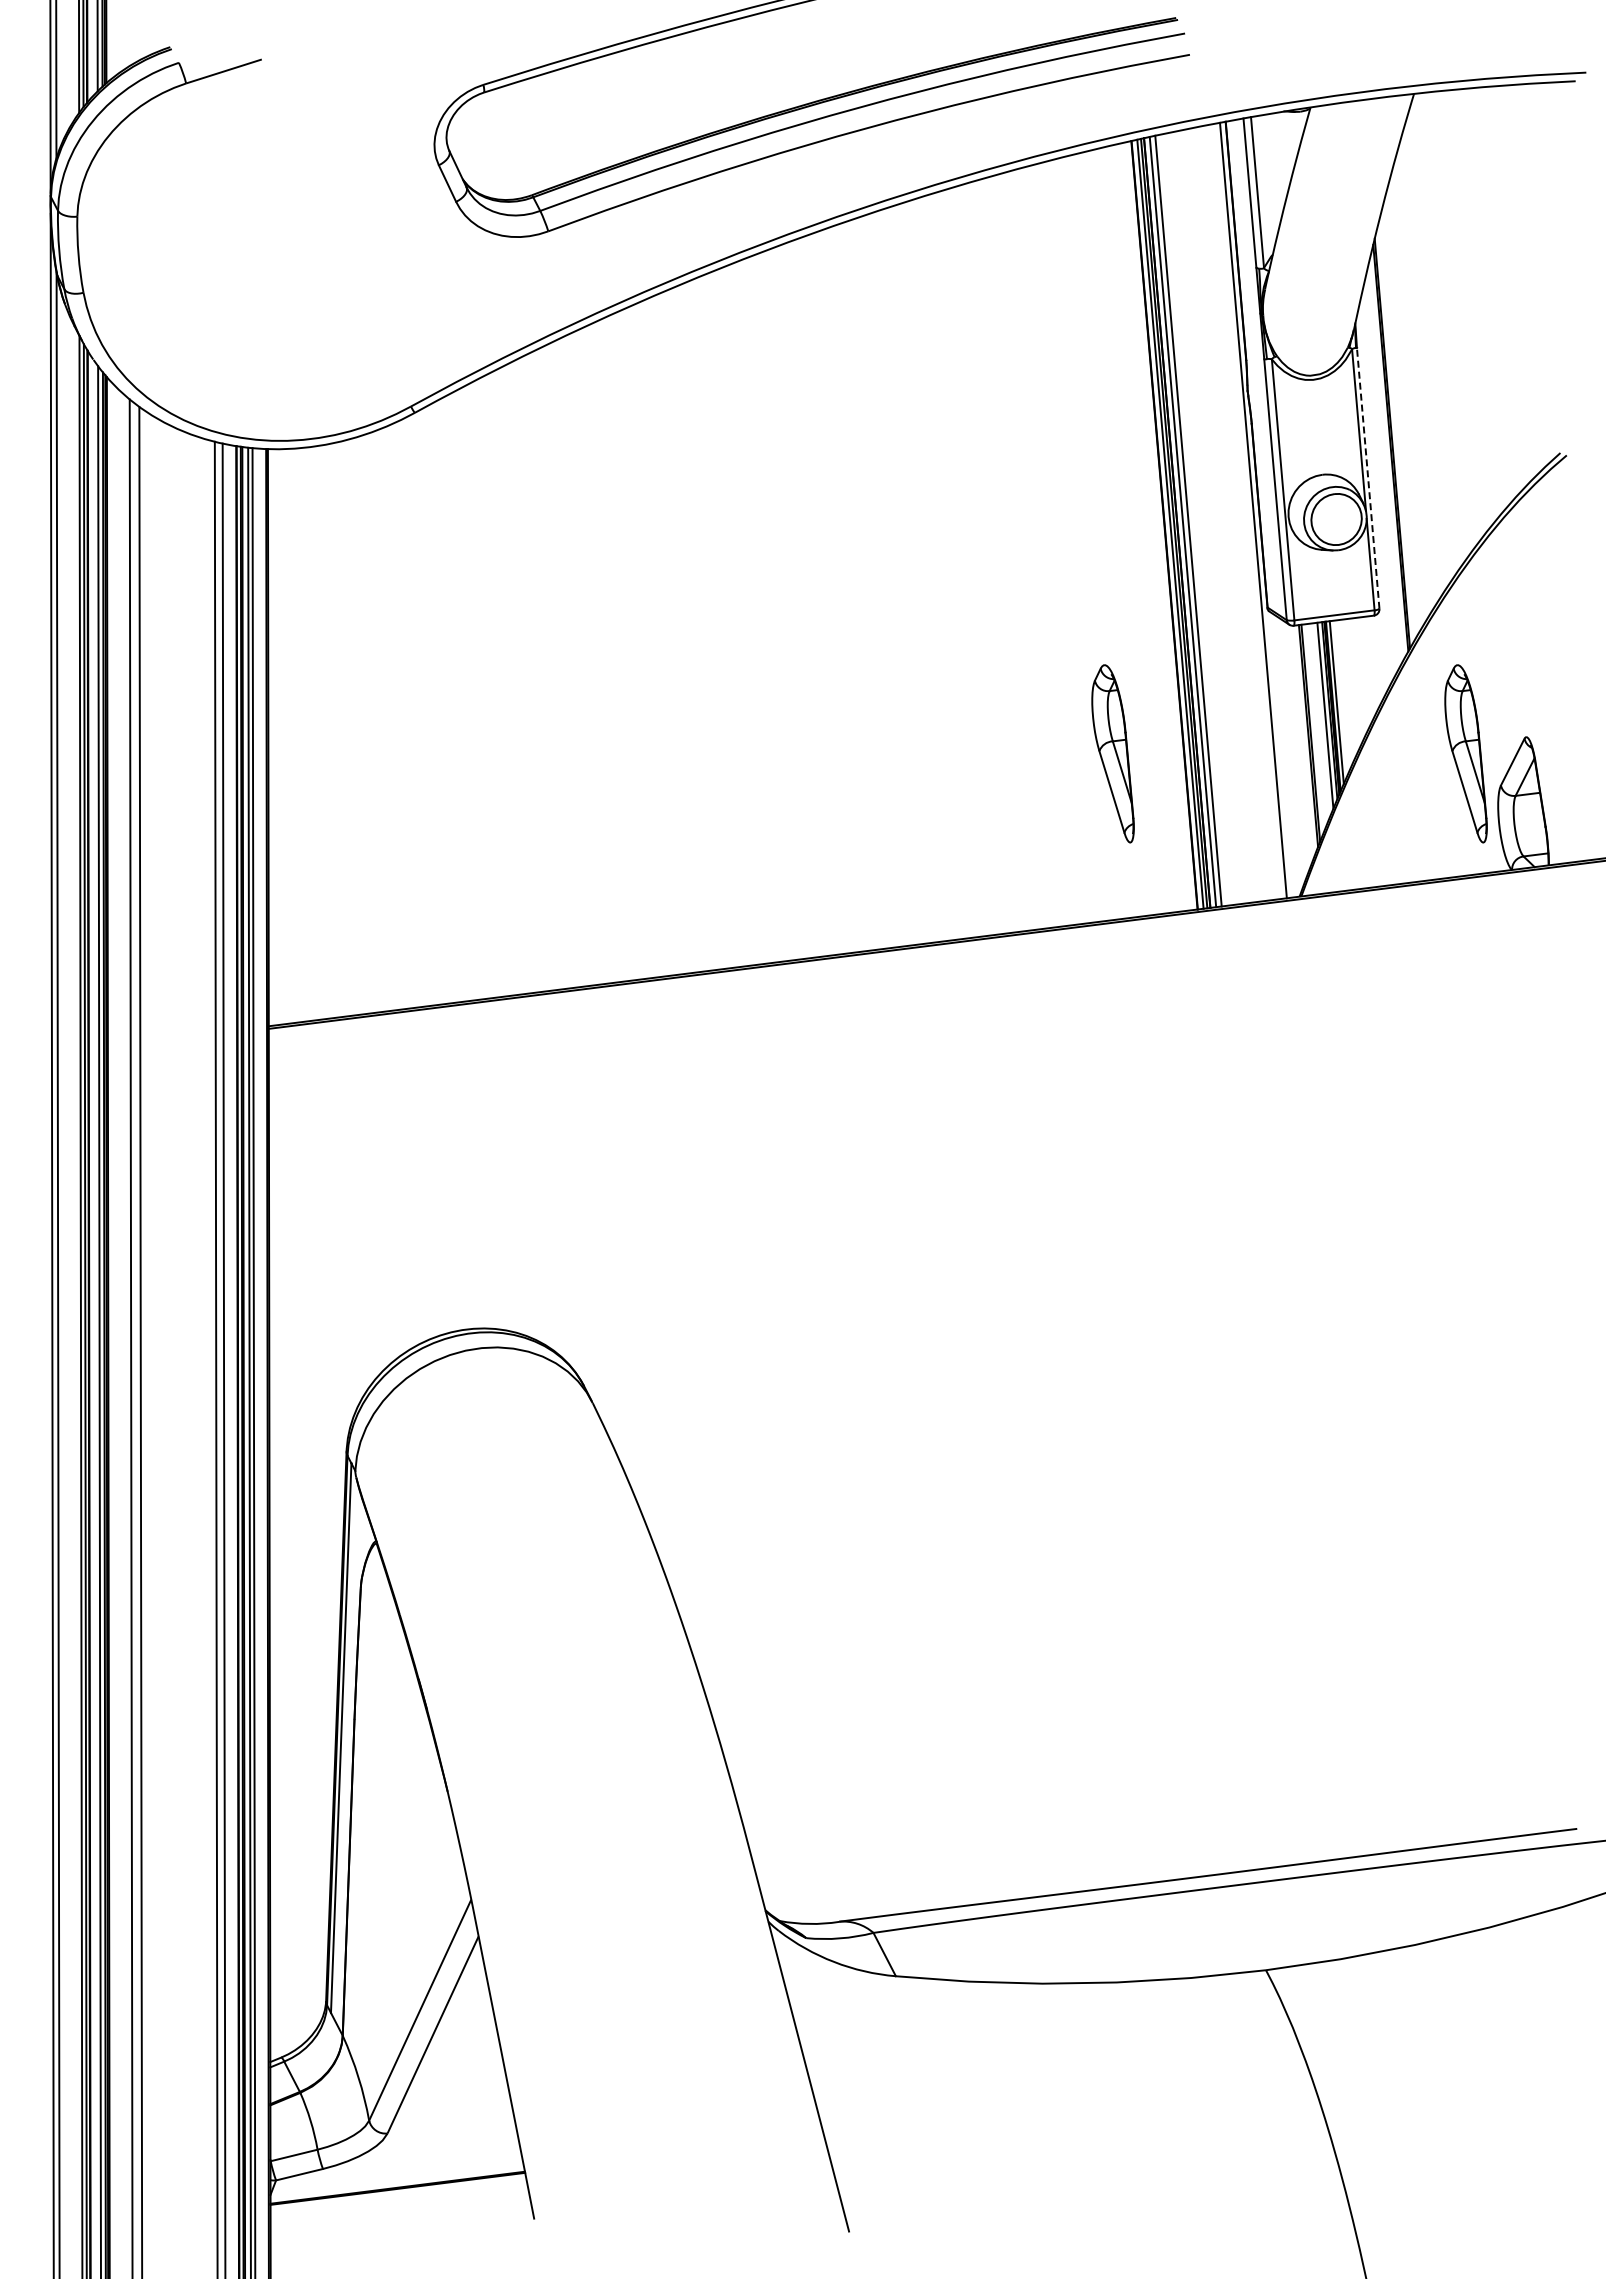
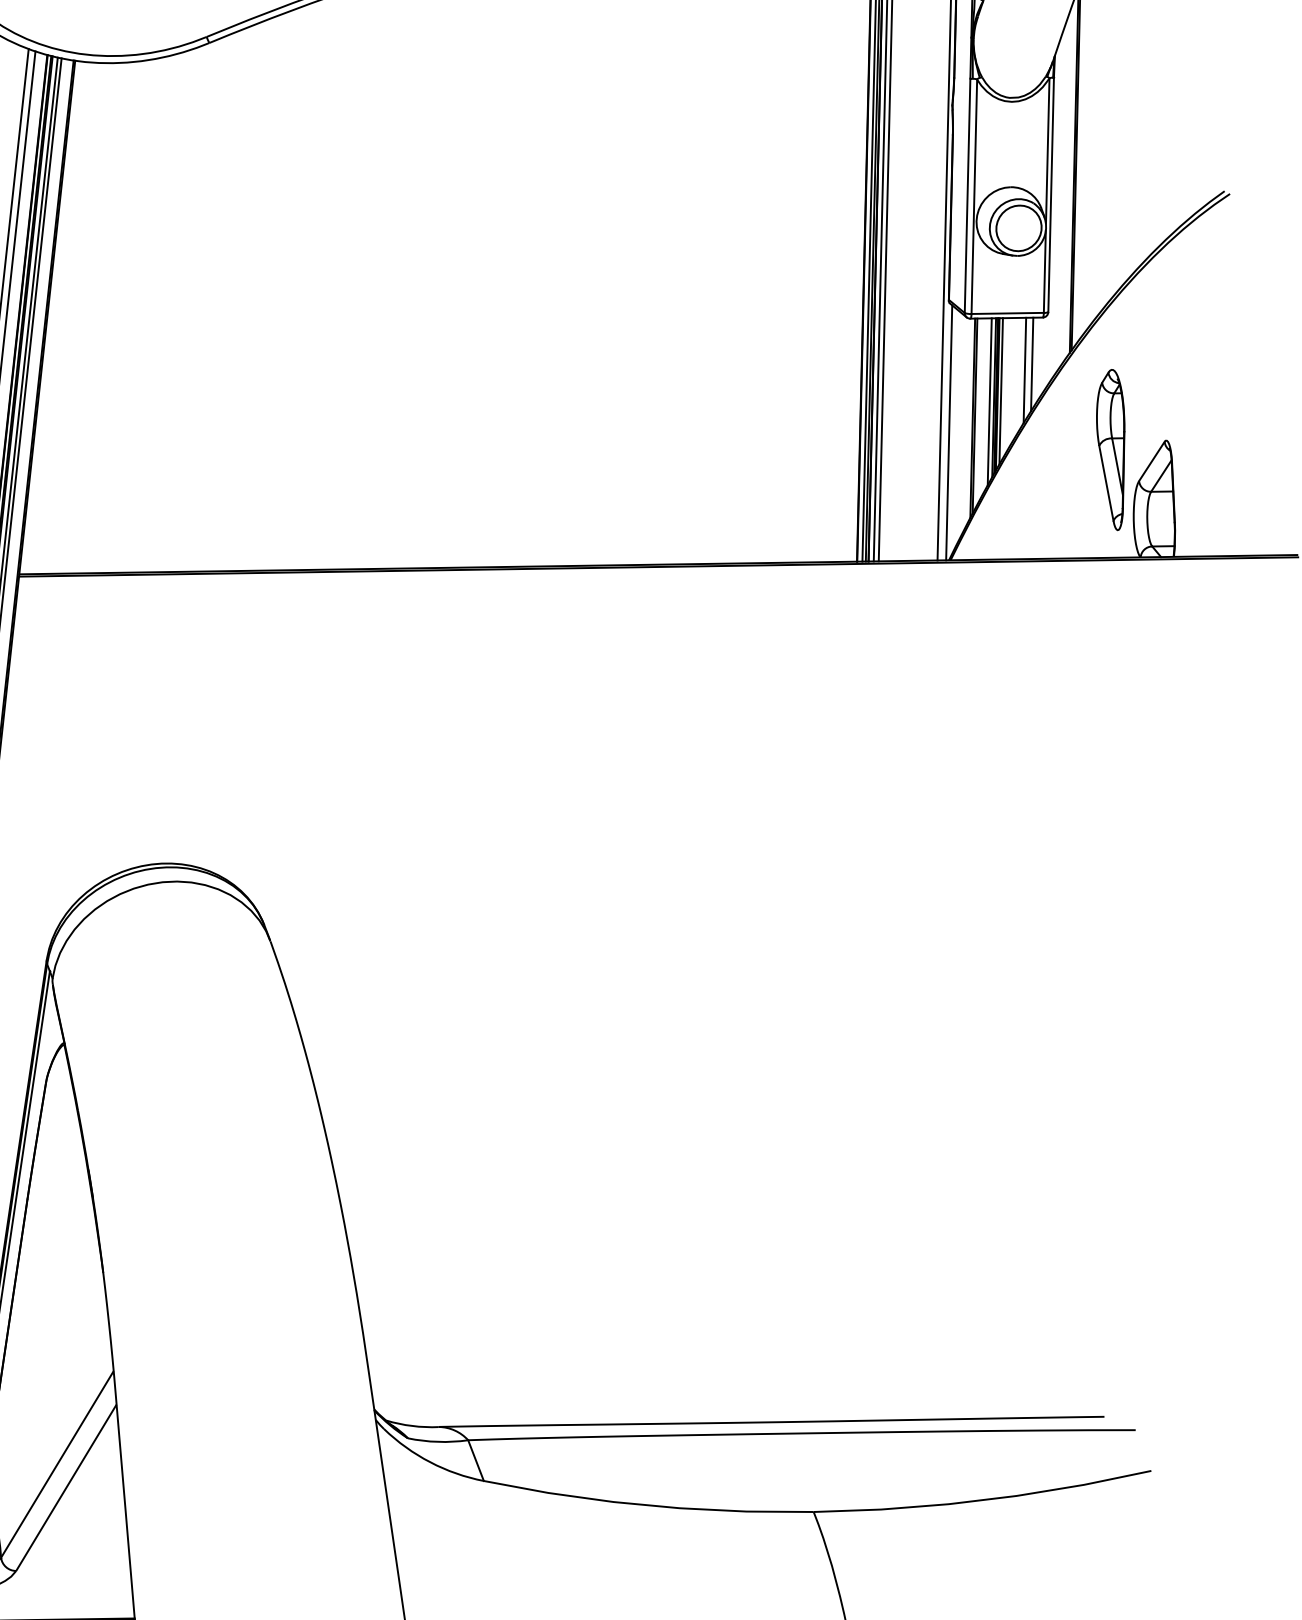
line: (1368, 477) -> (1051, 194), dashed -> solid
line: (1367, 669) -> (1031, 364), added
line: (1360, 676) -> (1024, 370), added
part: (1112, 753) -> (796, 414), removed
line: (1283, 755) -> (948, 433), added

